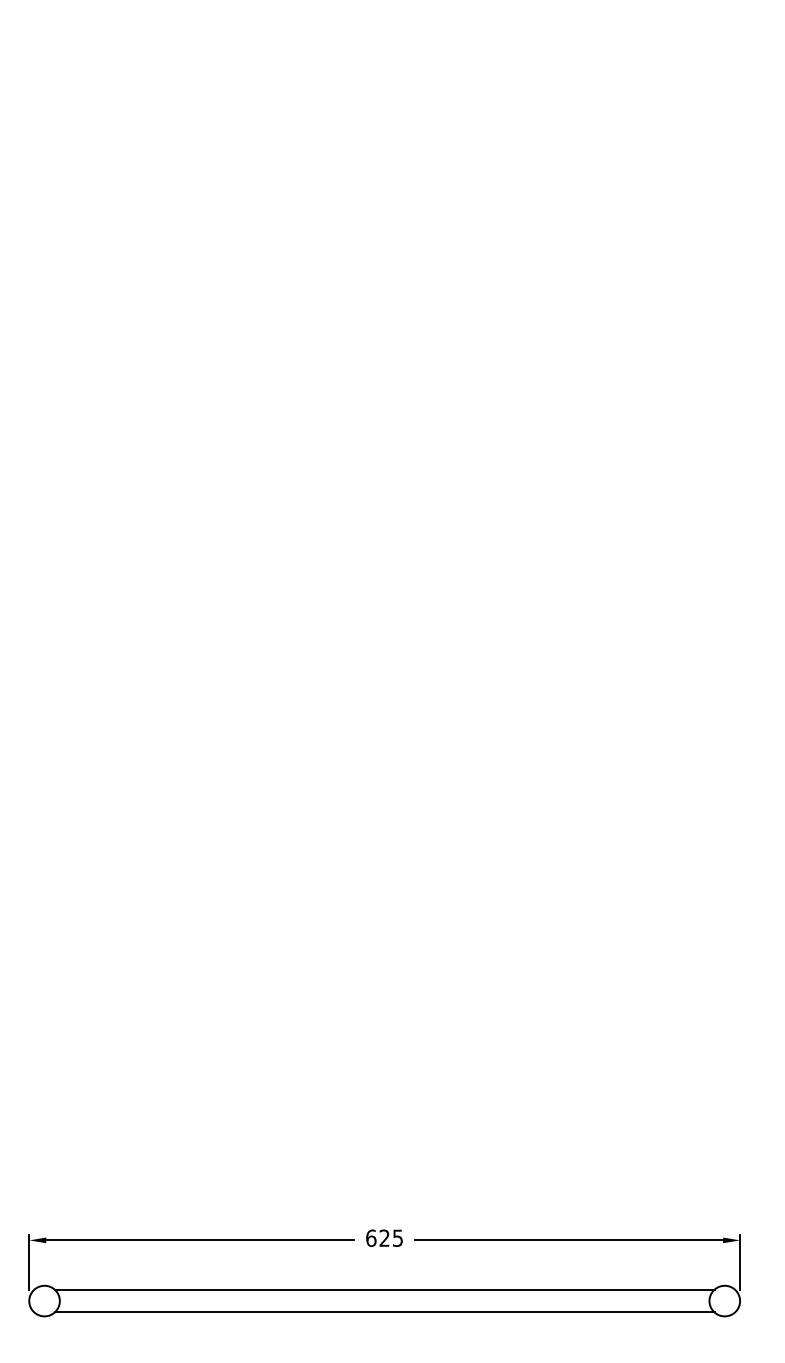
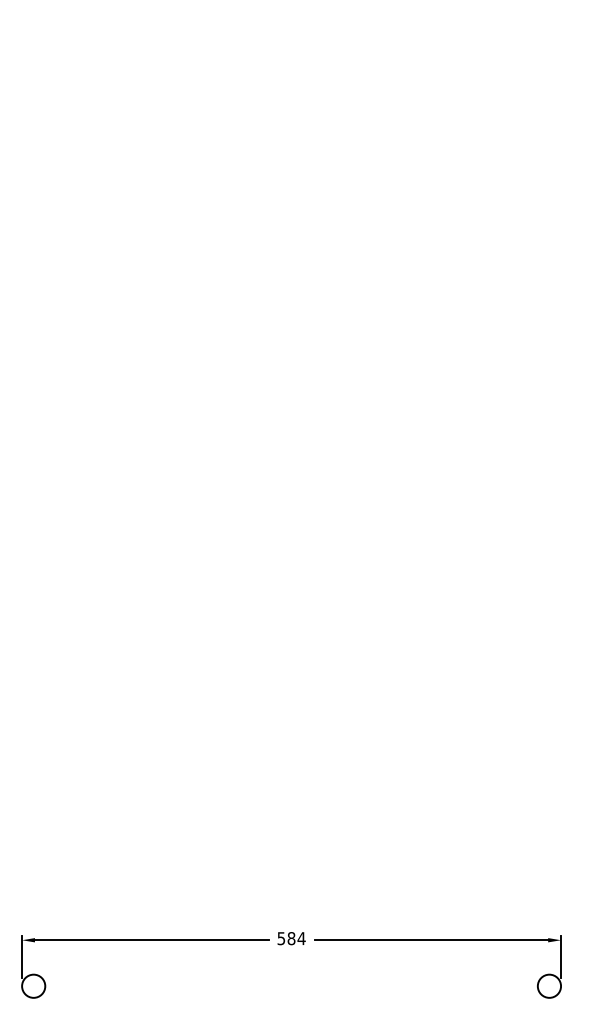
text: (384, 1237) -> (291, 938), 625 -> 584
line: (384, 1289) -> (291, 977), removed
line: (384, 1312) -> (291, 994), removed

